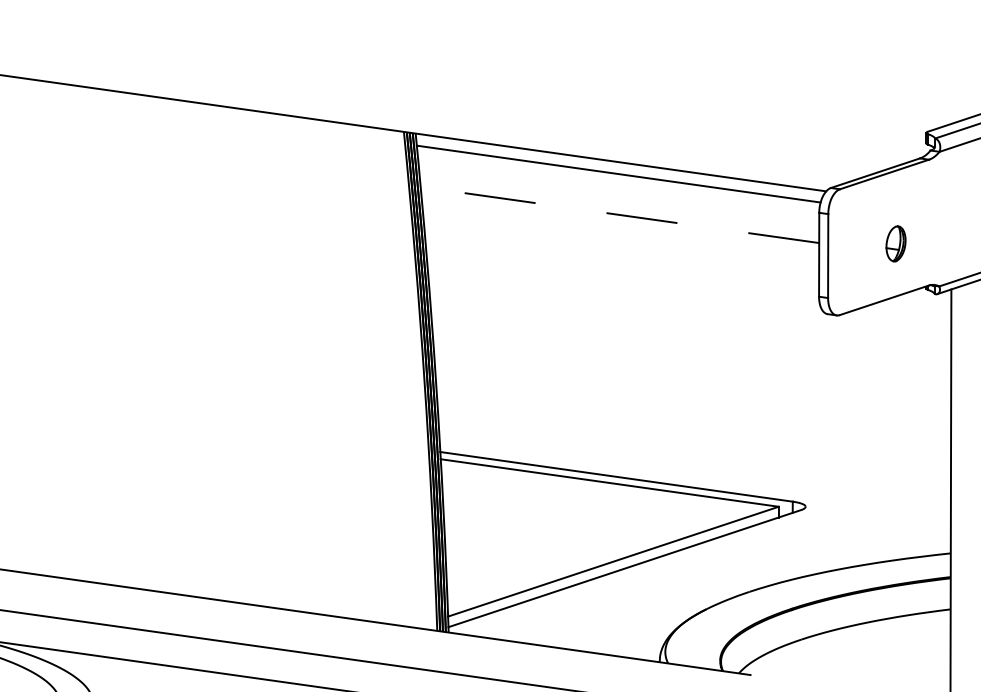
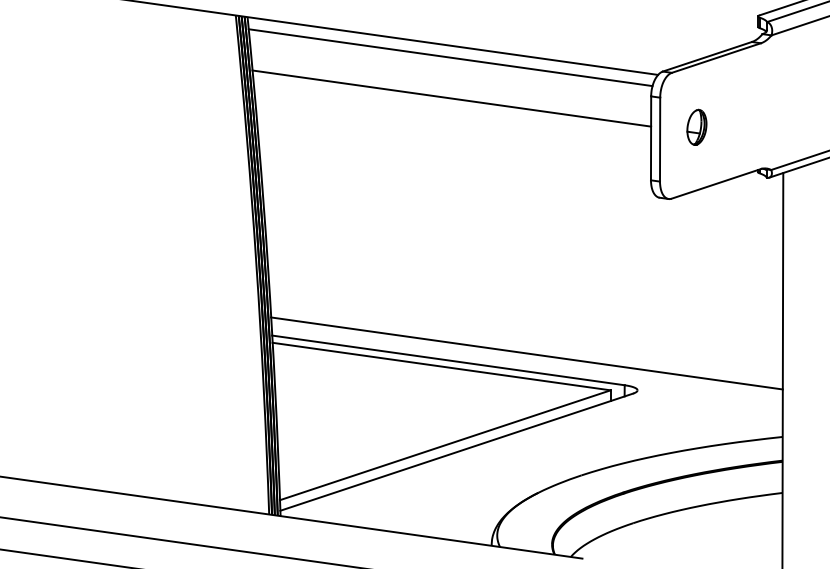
line: (619, 214) -> (451, 98), dashed -> solid
part: (895, 243) -> (696, 127), moved
line: (694, 469) -> (526, 353), added

